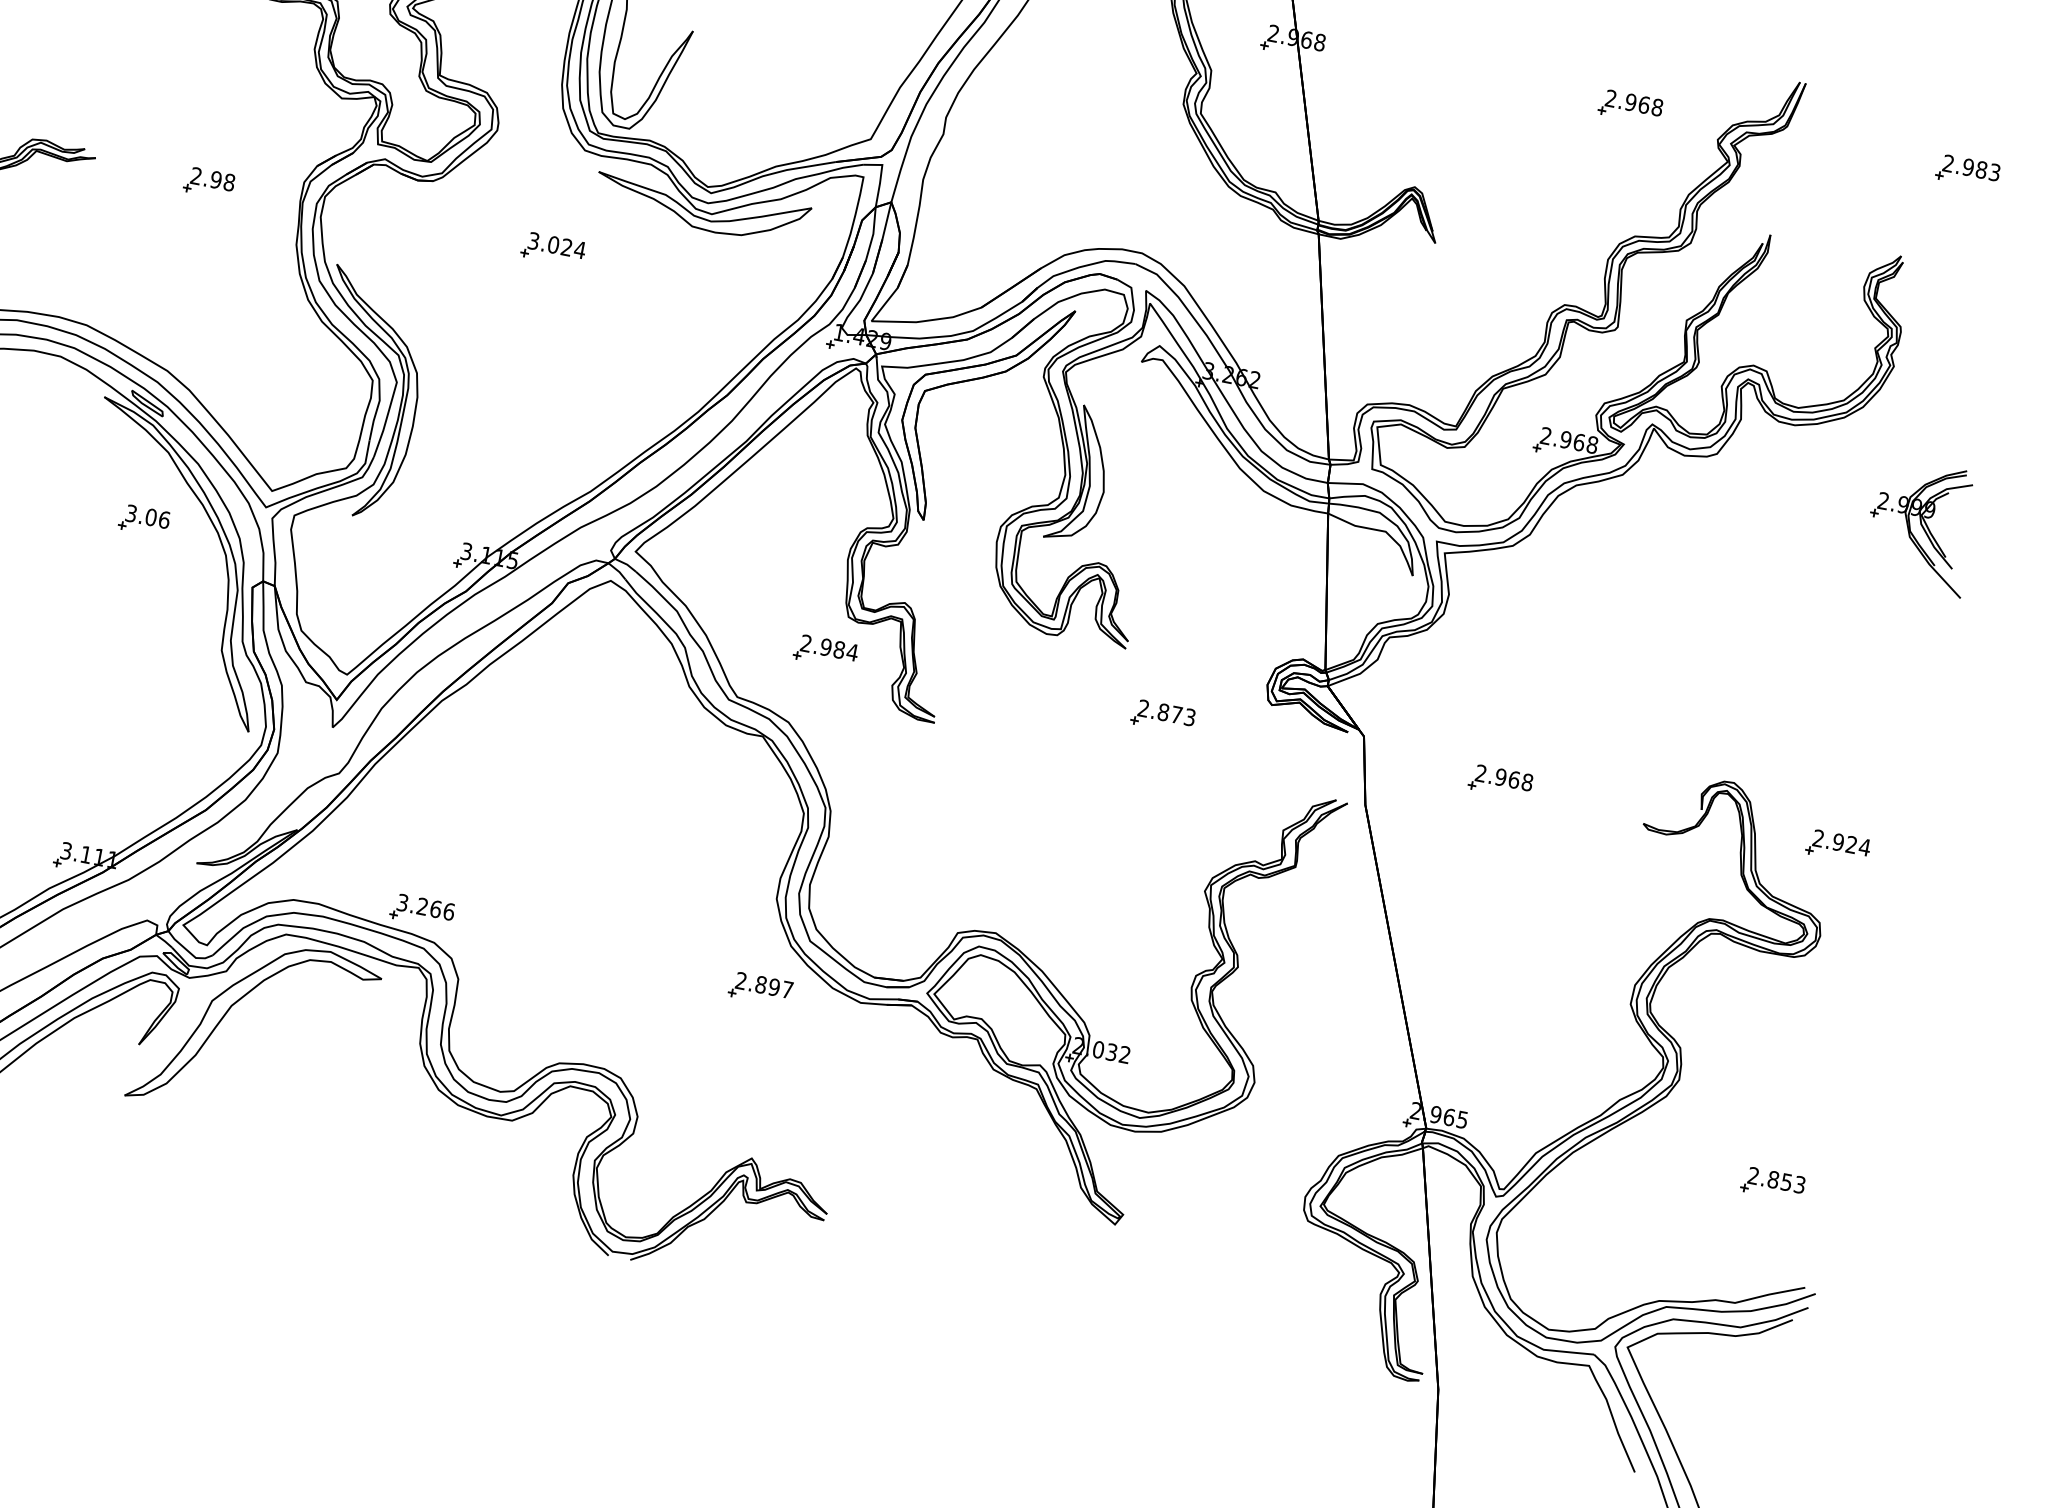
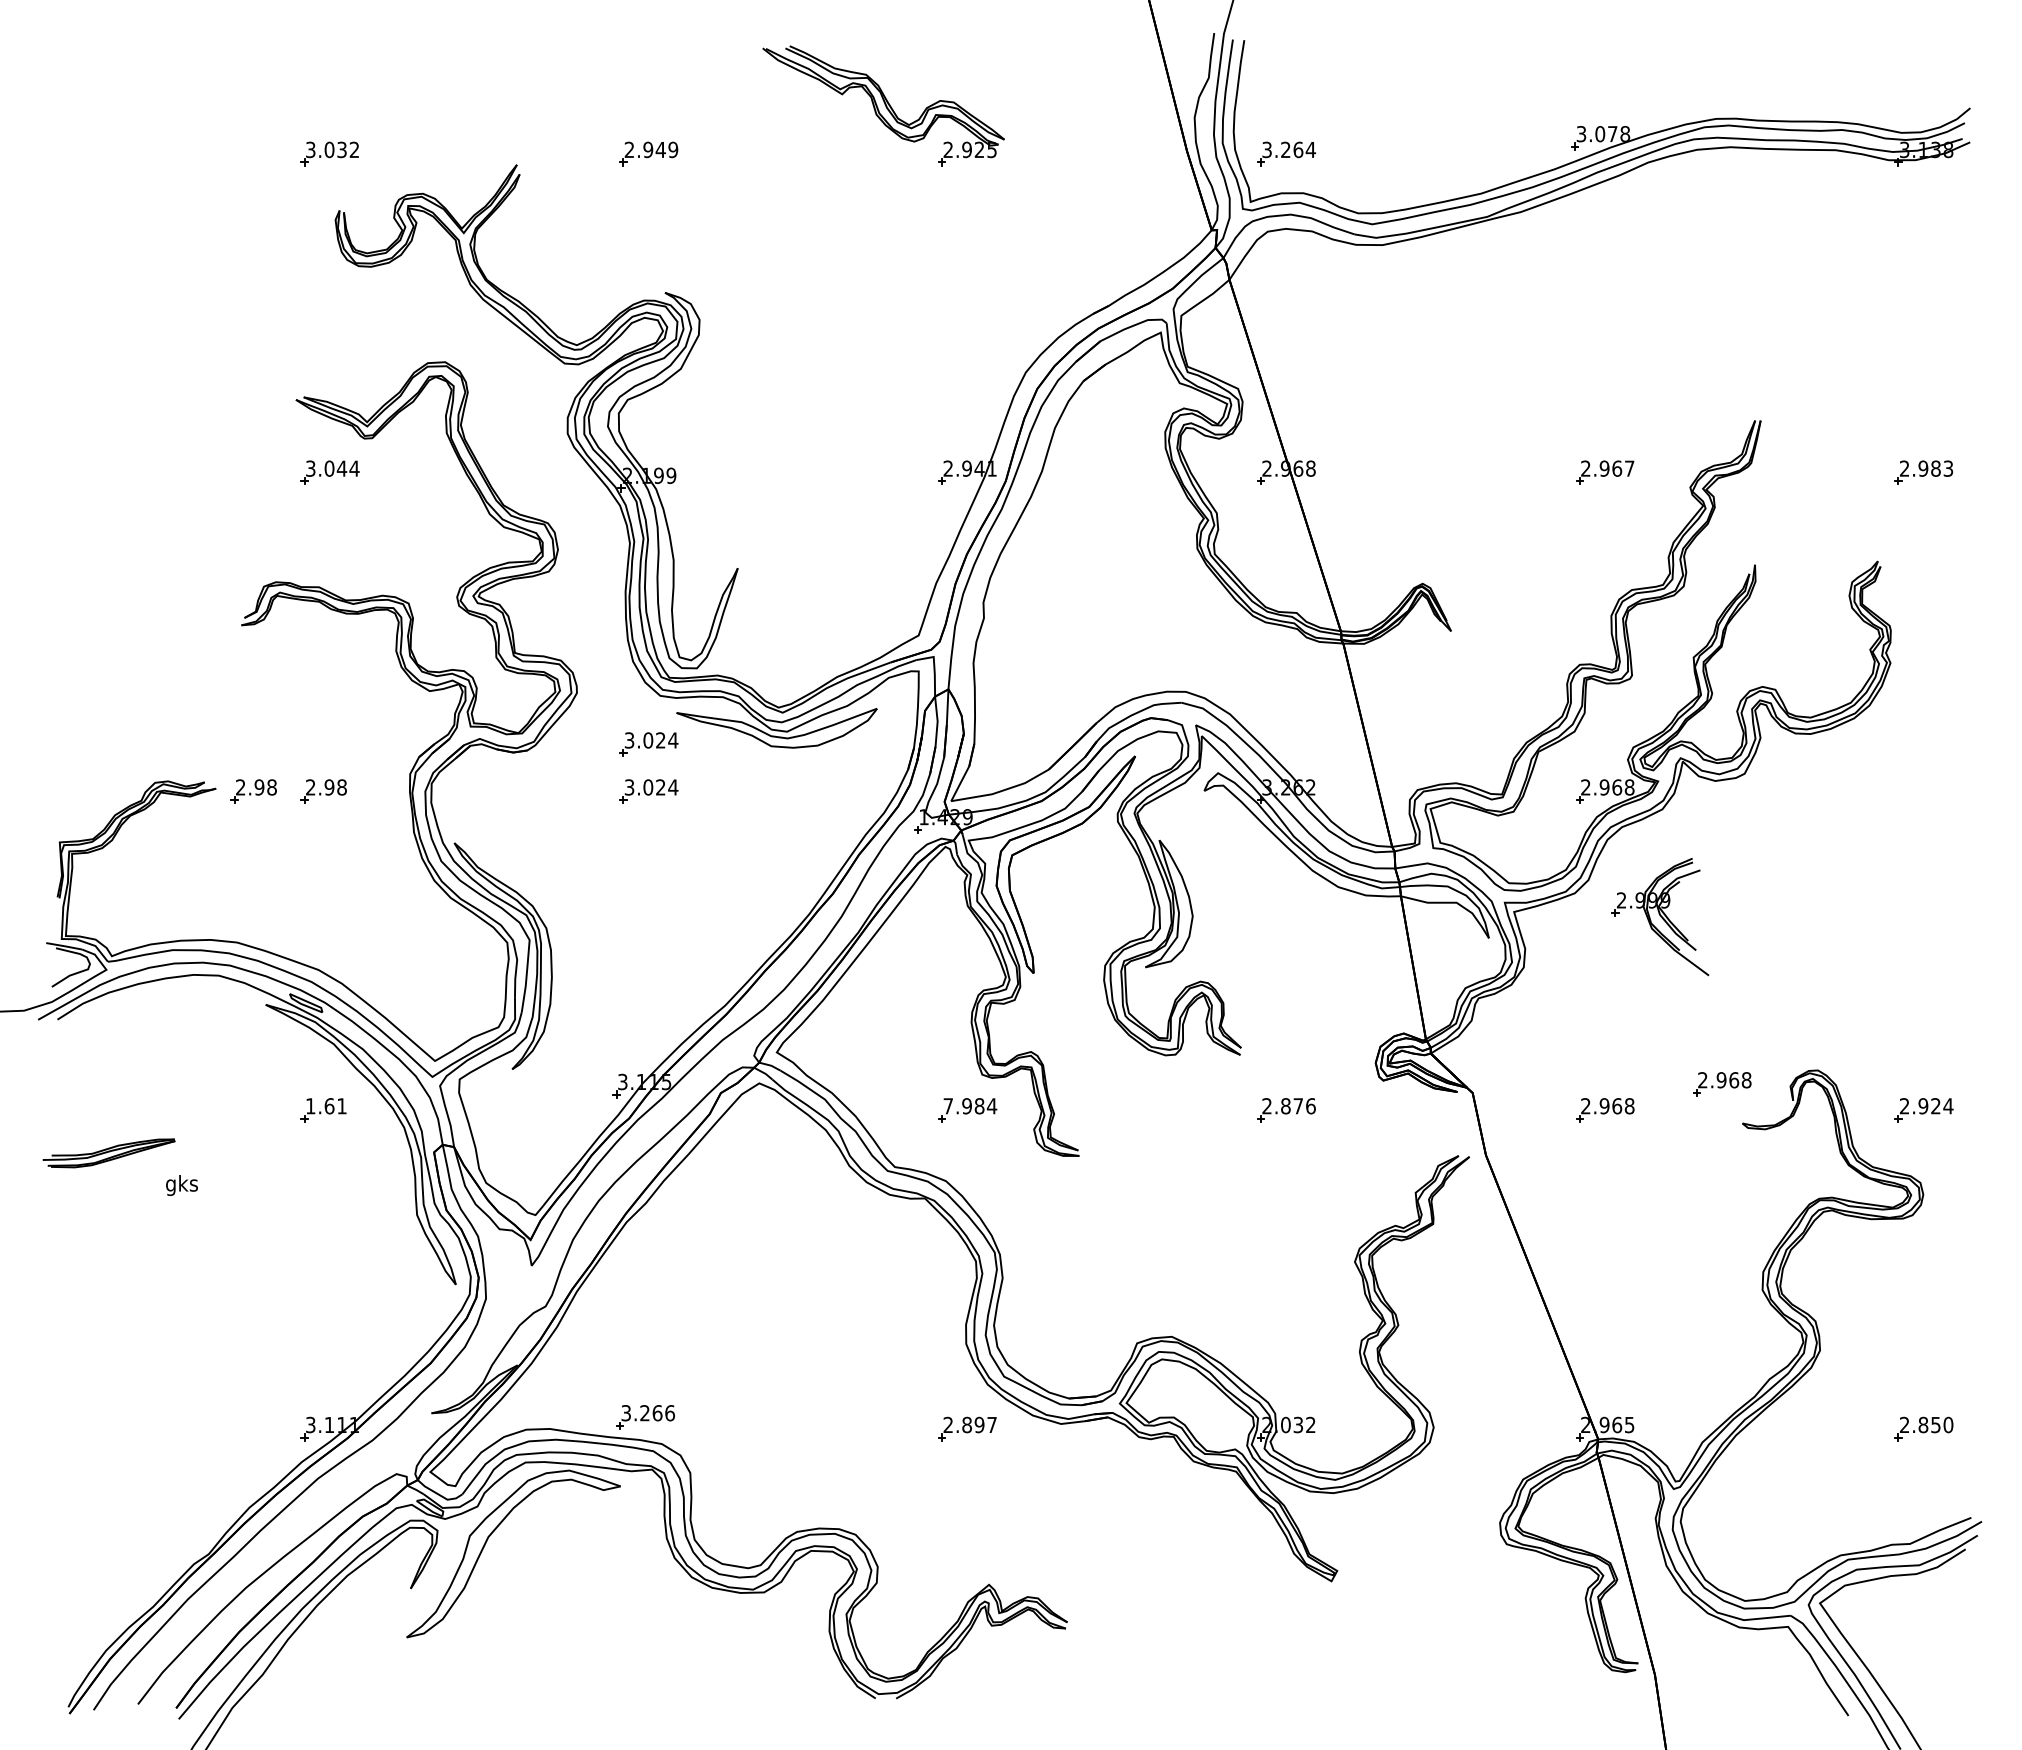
text: (1657, 107) -> (1629, 468), 2.968 -> 2.967
part: (134, 168) -> (253, 791), added
part: (562, 199) -> (648, 744), added
text: (147, 517) -> (326, 1106), 3.06 -> 1.61
part: (1921, 527) -> (1660, 917), moved
text: (805, 643) -> (947, 1106), 2.984 -> 7.984
text: (1189, 717) -> (1310, 1106), 2.873 -> 2.876
part: (1630, 778) -> (1722, 1084), added
text: (1800, 1184) -> (1948, 1424), 2.853 -> 2.850

